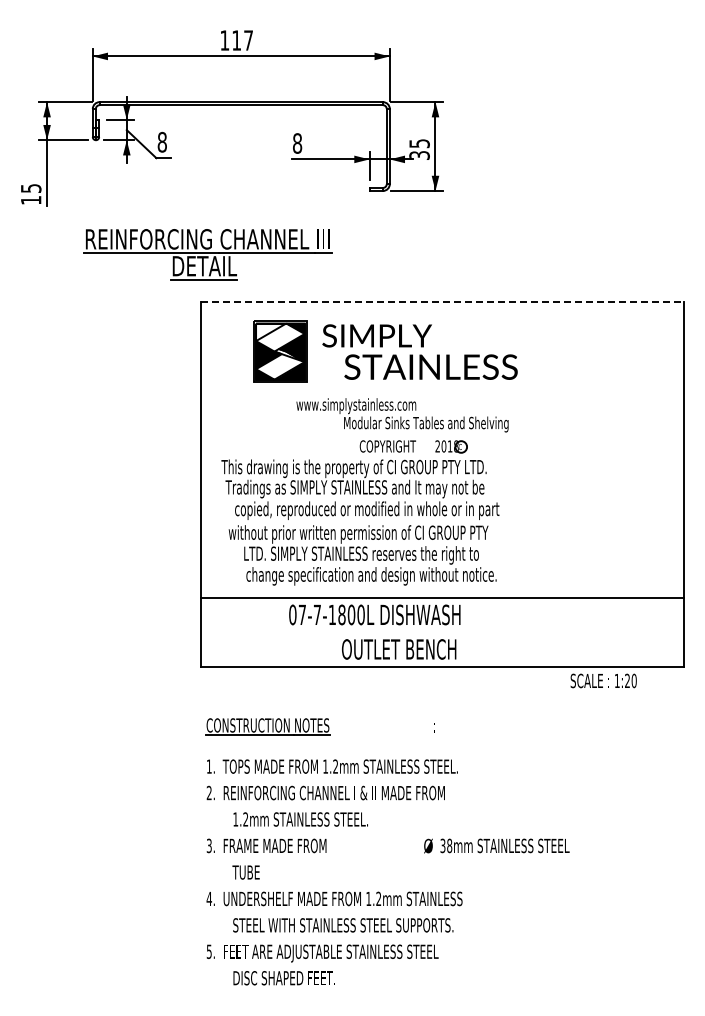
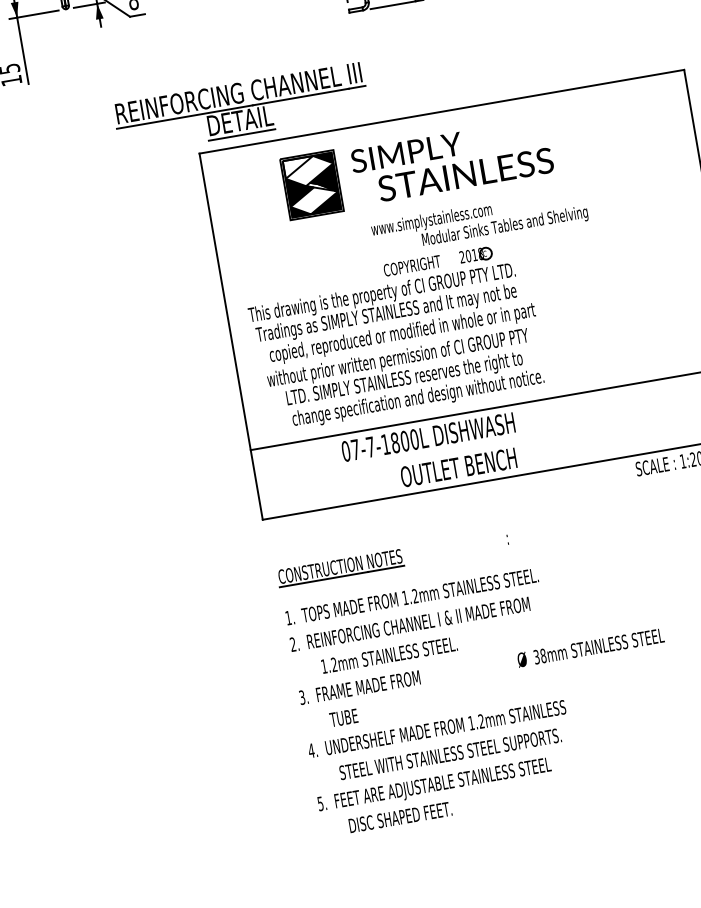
part: (207, 254) -> (241, 108), moved
line: (442, 302) -> (442, 111), dashed -> solid
part: (385, 351) -> (417, 166), moved
text: (402, 415) -> (479, 222), moved

